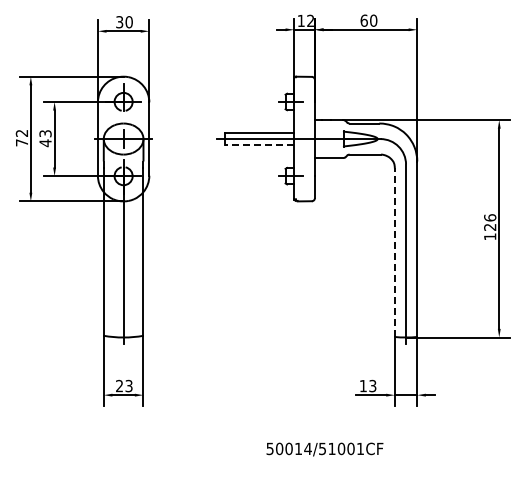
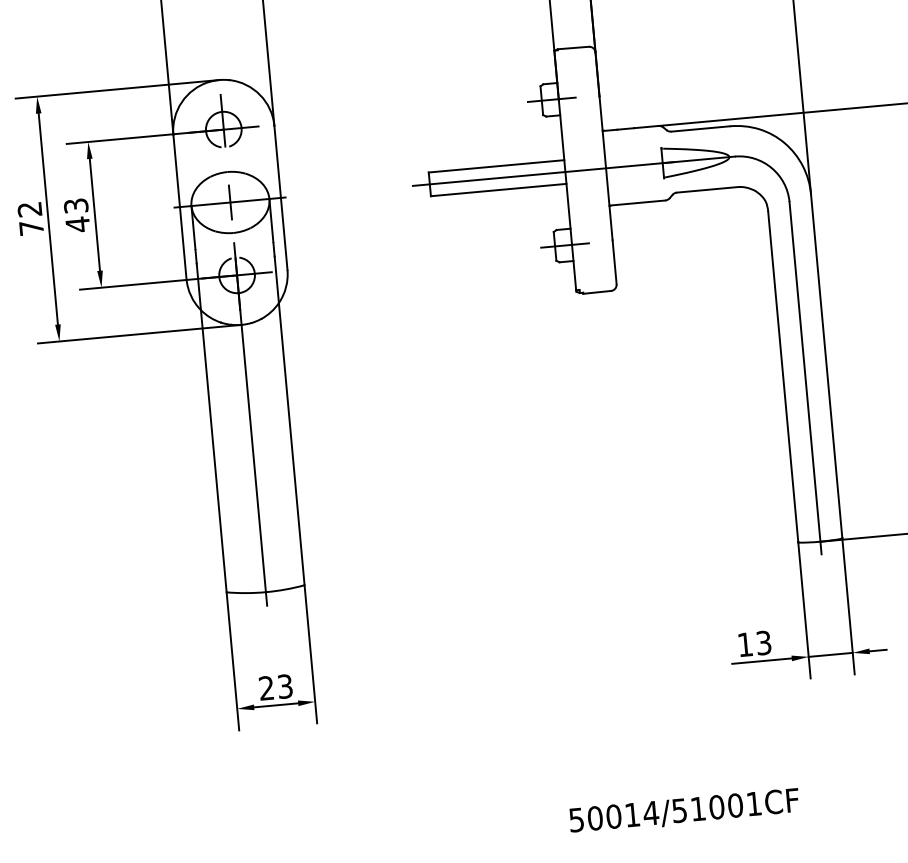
line: (259, 145) -> (498, 190), dashed -> solid
line: (394, 252) -> (782, 376), dashed -> solid
text: (324, 449) -> (683, 811), moved

